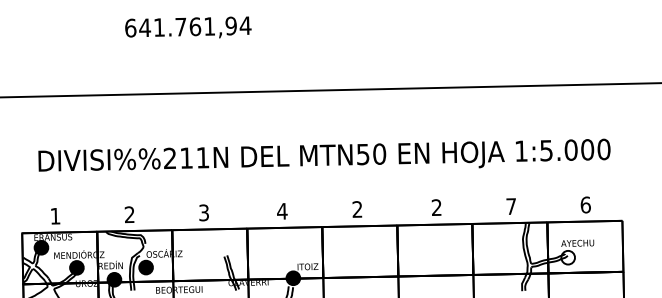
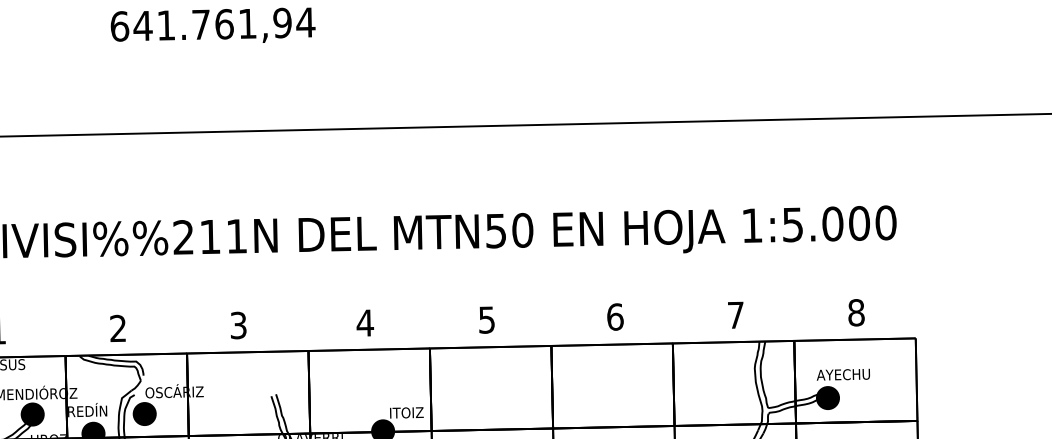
text: (585, 204) -> (856, 311), 6 -> 8
text: (436, 207) -> (614, 316), 2 -> 6
text: (357, 209) -> (486, 320), 2 -> 5
fill: (568, 257) -> (828, 397), added

